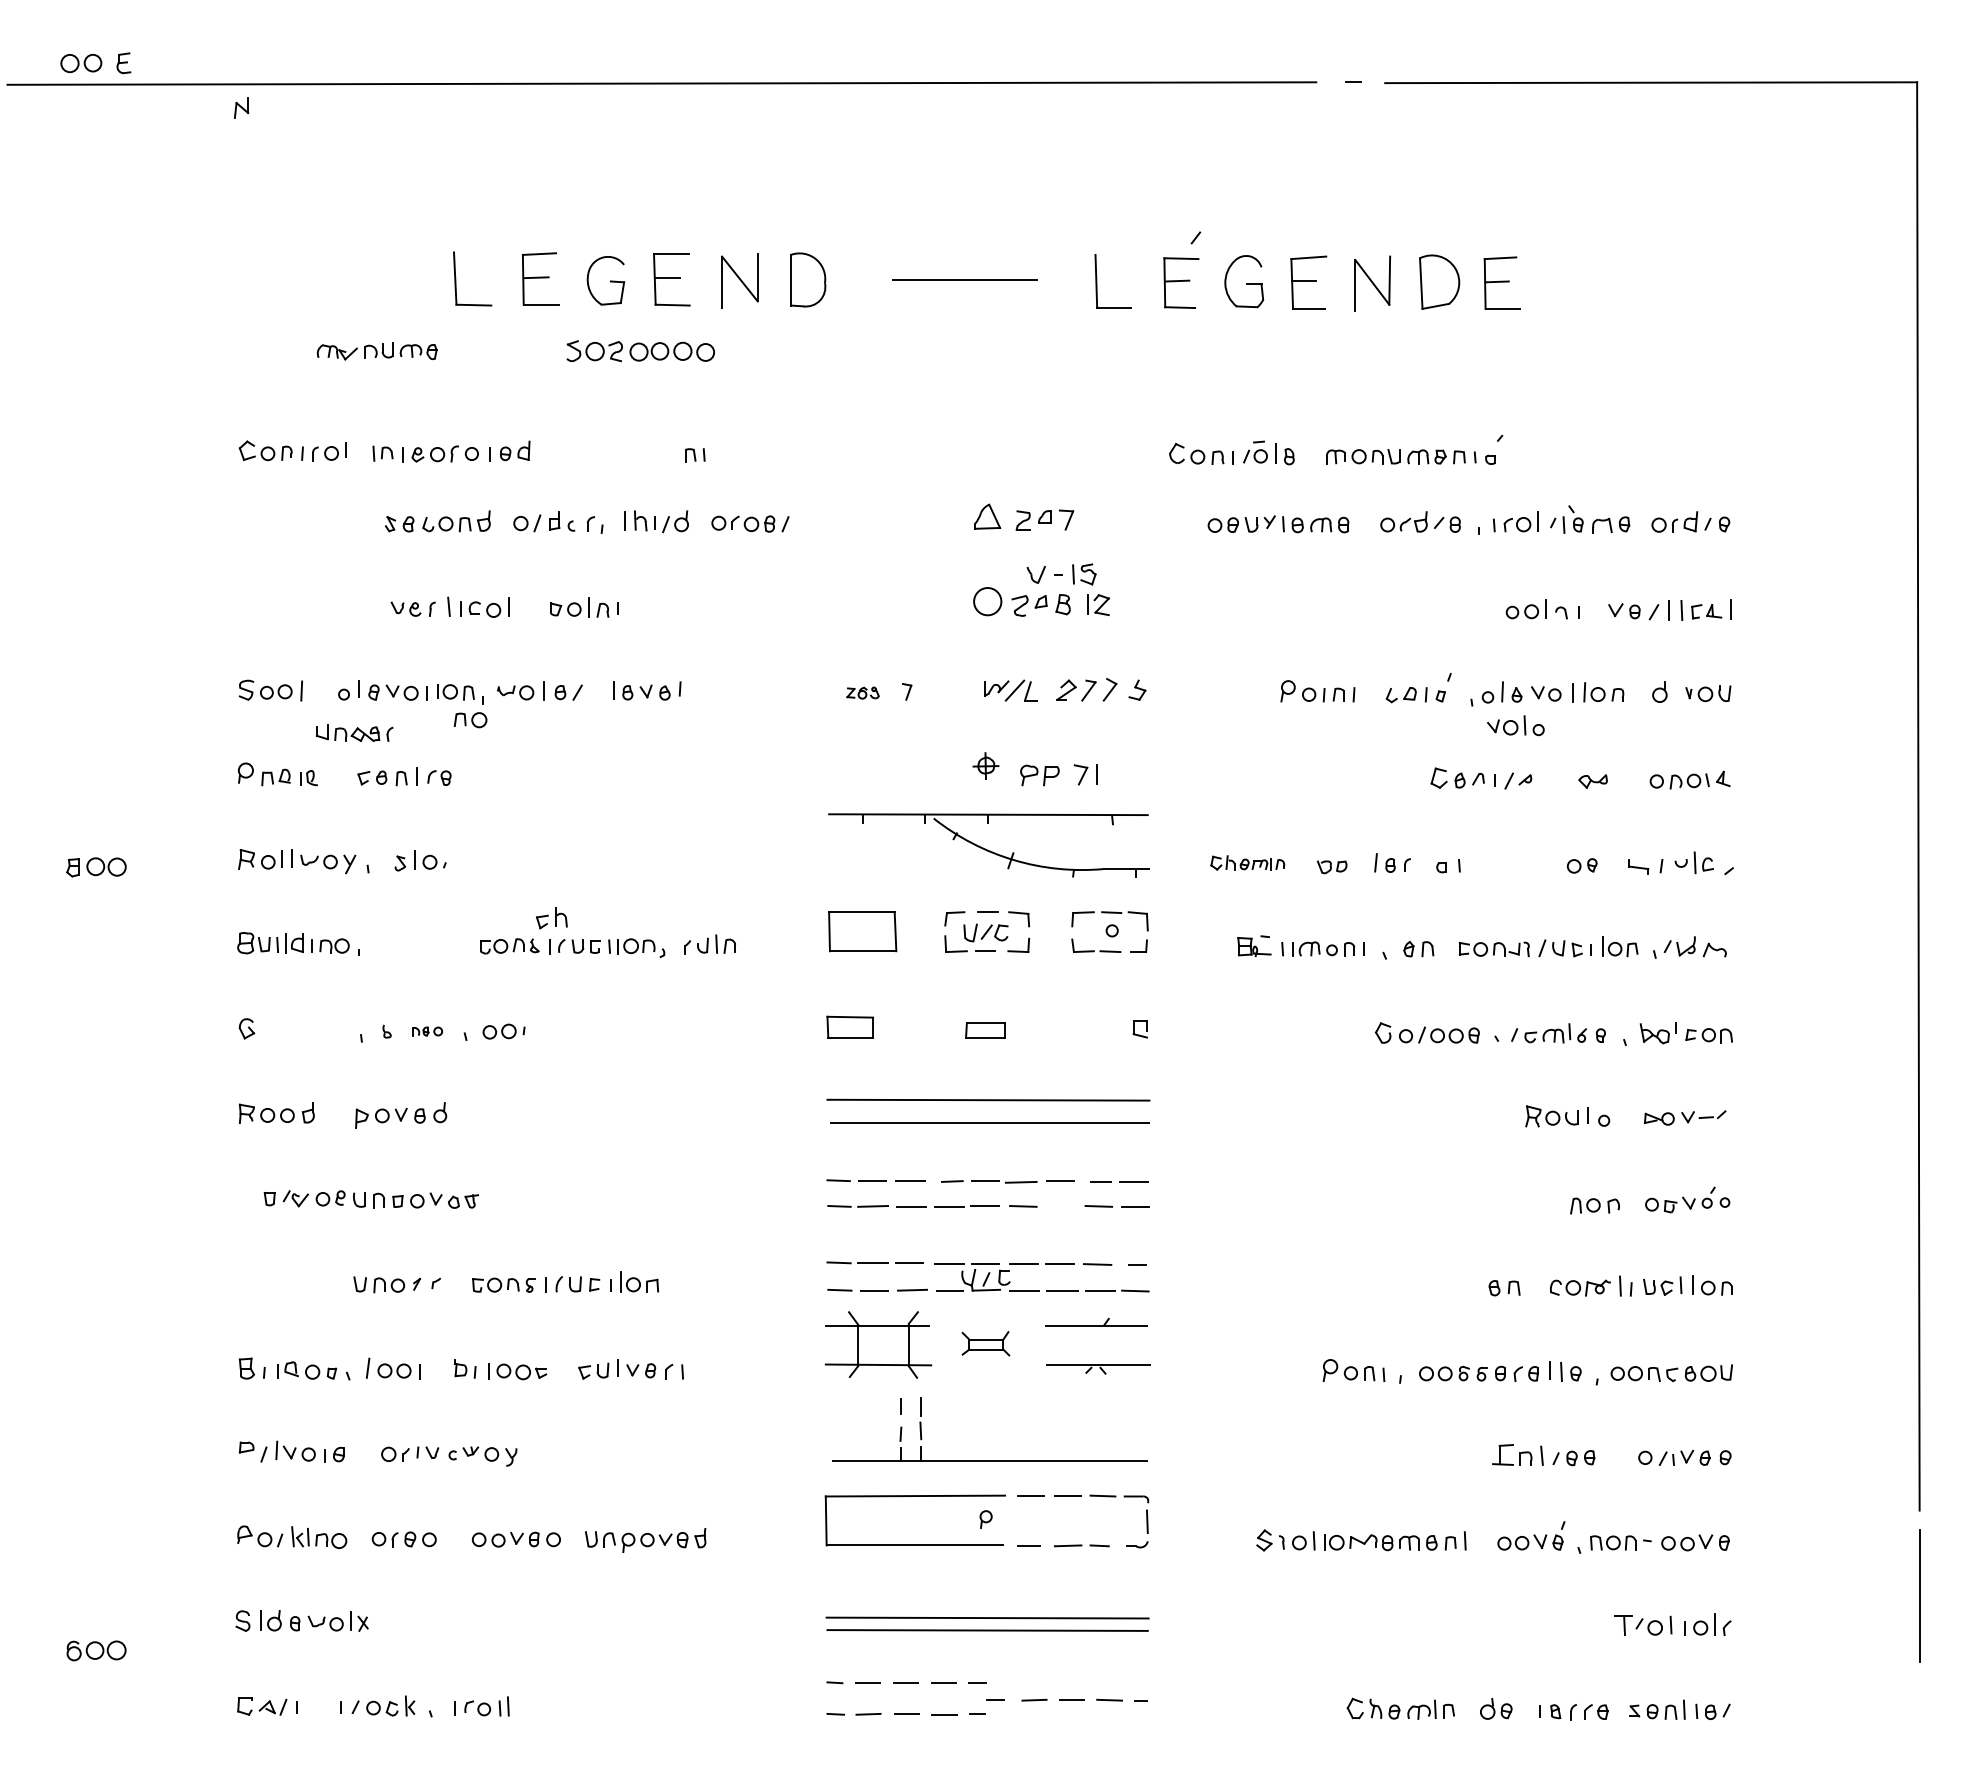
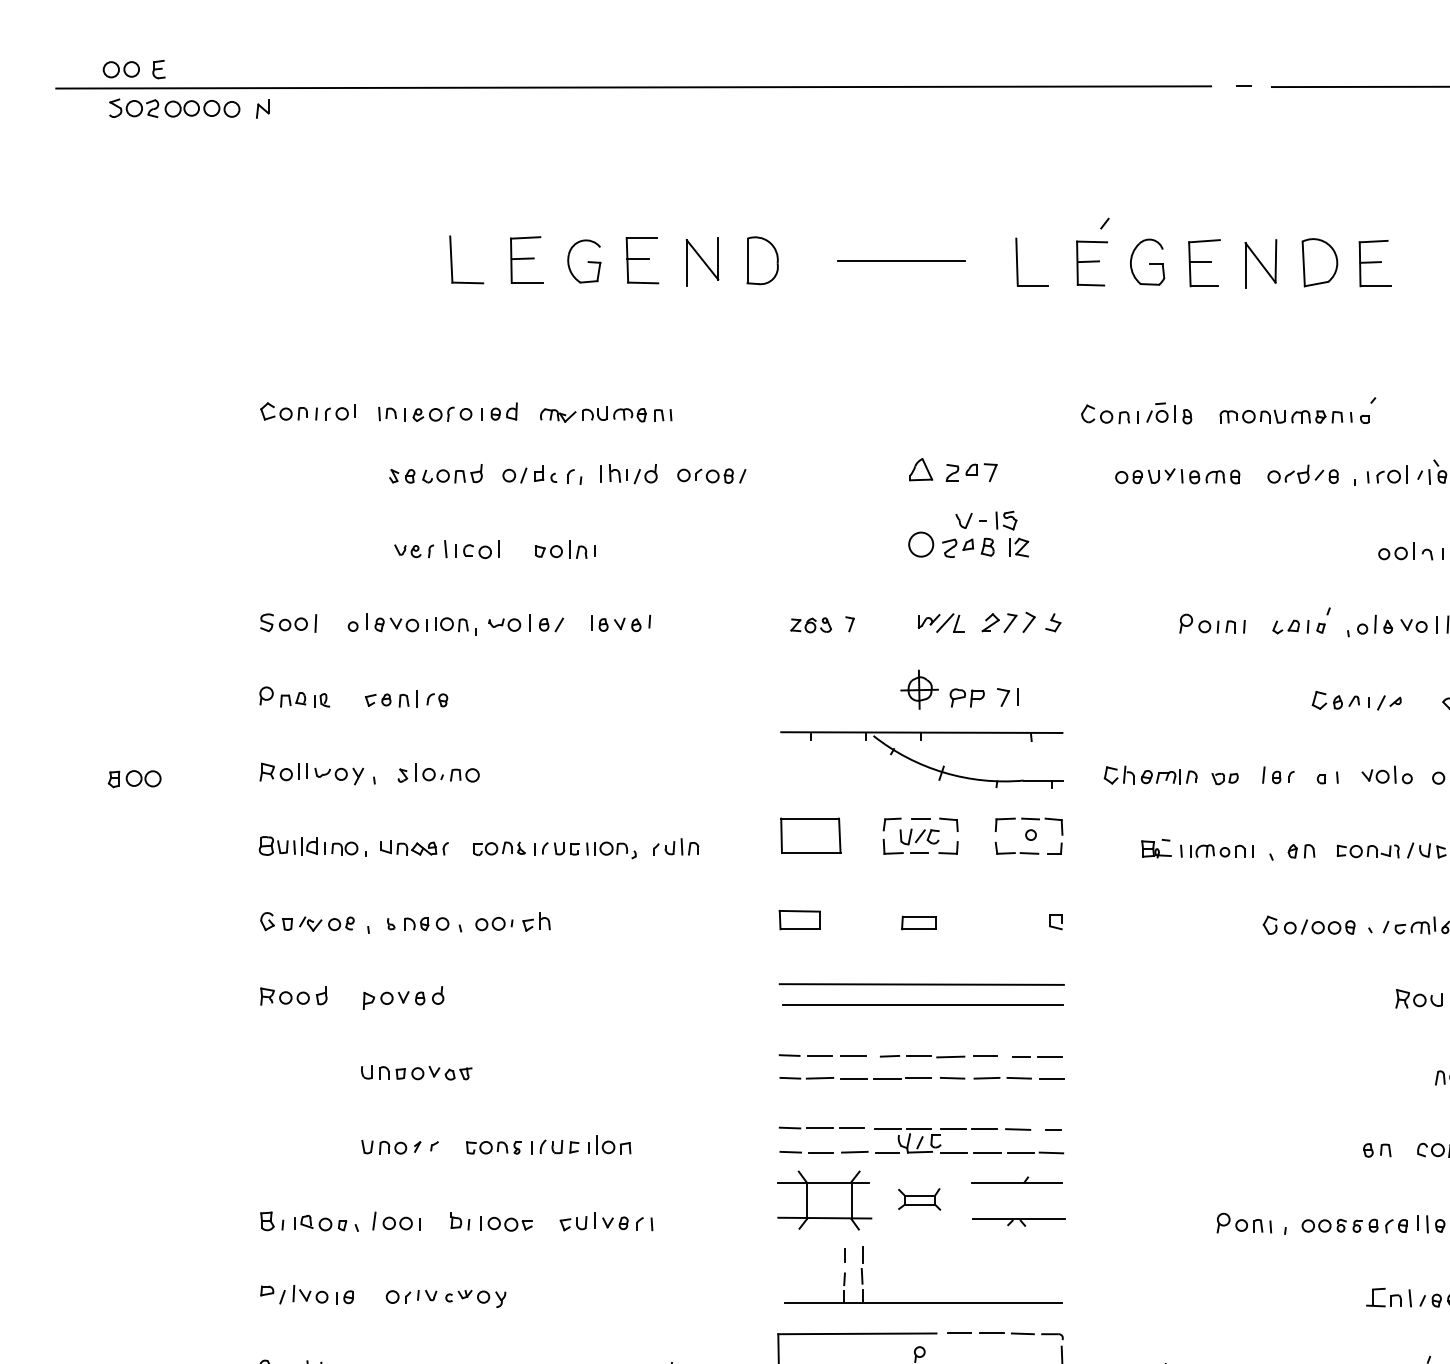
part: (376, 351) -> (592, 414), moved
part: (640, 351) -> (174, 108), moved
part: (862, 692) -> (810, 624), size x1.43
part: (470, 720) -> (464, 775), moved
part: (1515, 725) -> (1386, 774), moved
part: (354, 732) -> (414, 847), moved
part: (985, 765) -> (919, 689), size x1.67
part: (1247, 862) -> (1150, 774), size x1.43
part: (551, 918) -> (536, 922), moved
part: (427, 1031) -> (426, 923), size x1.67
part: (304, 1198) -> (318, 923), moved
line: (1062, 1206) -> (987, 1078), added

